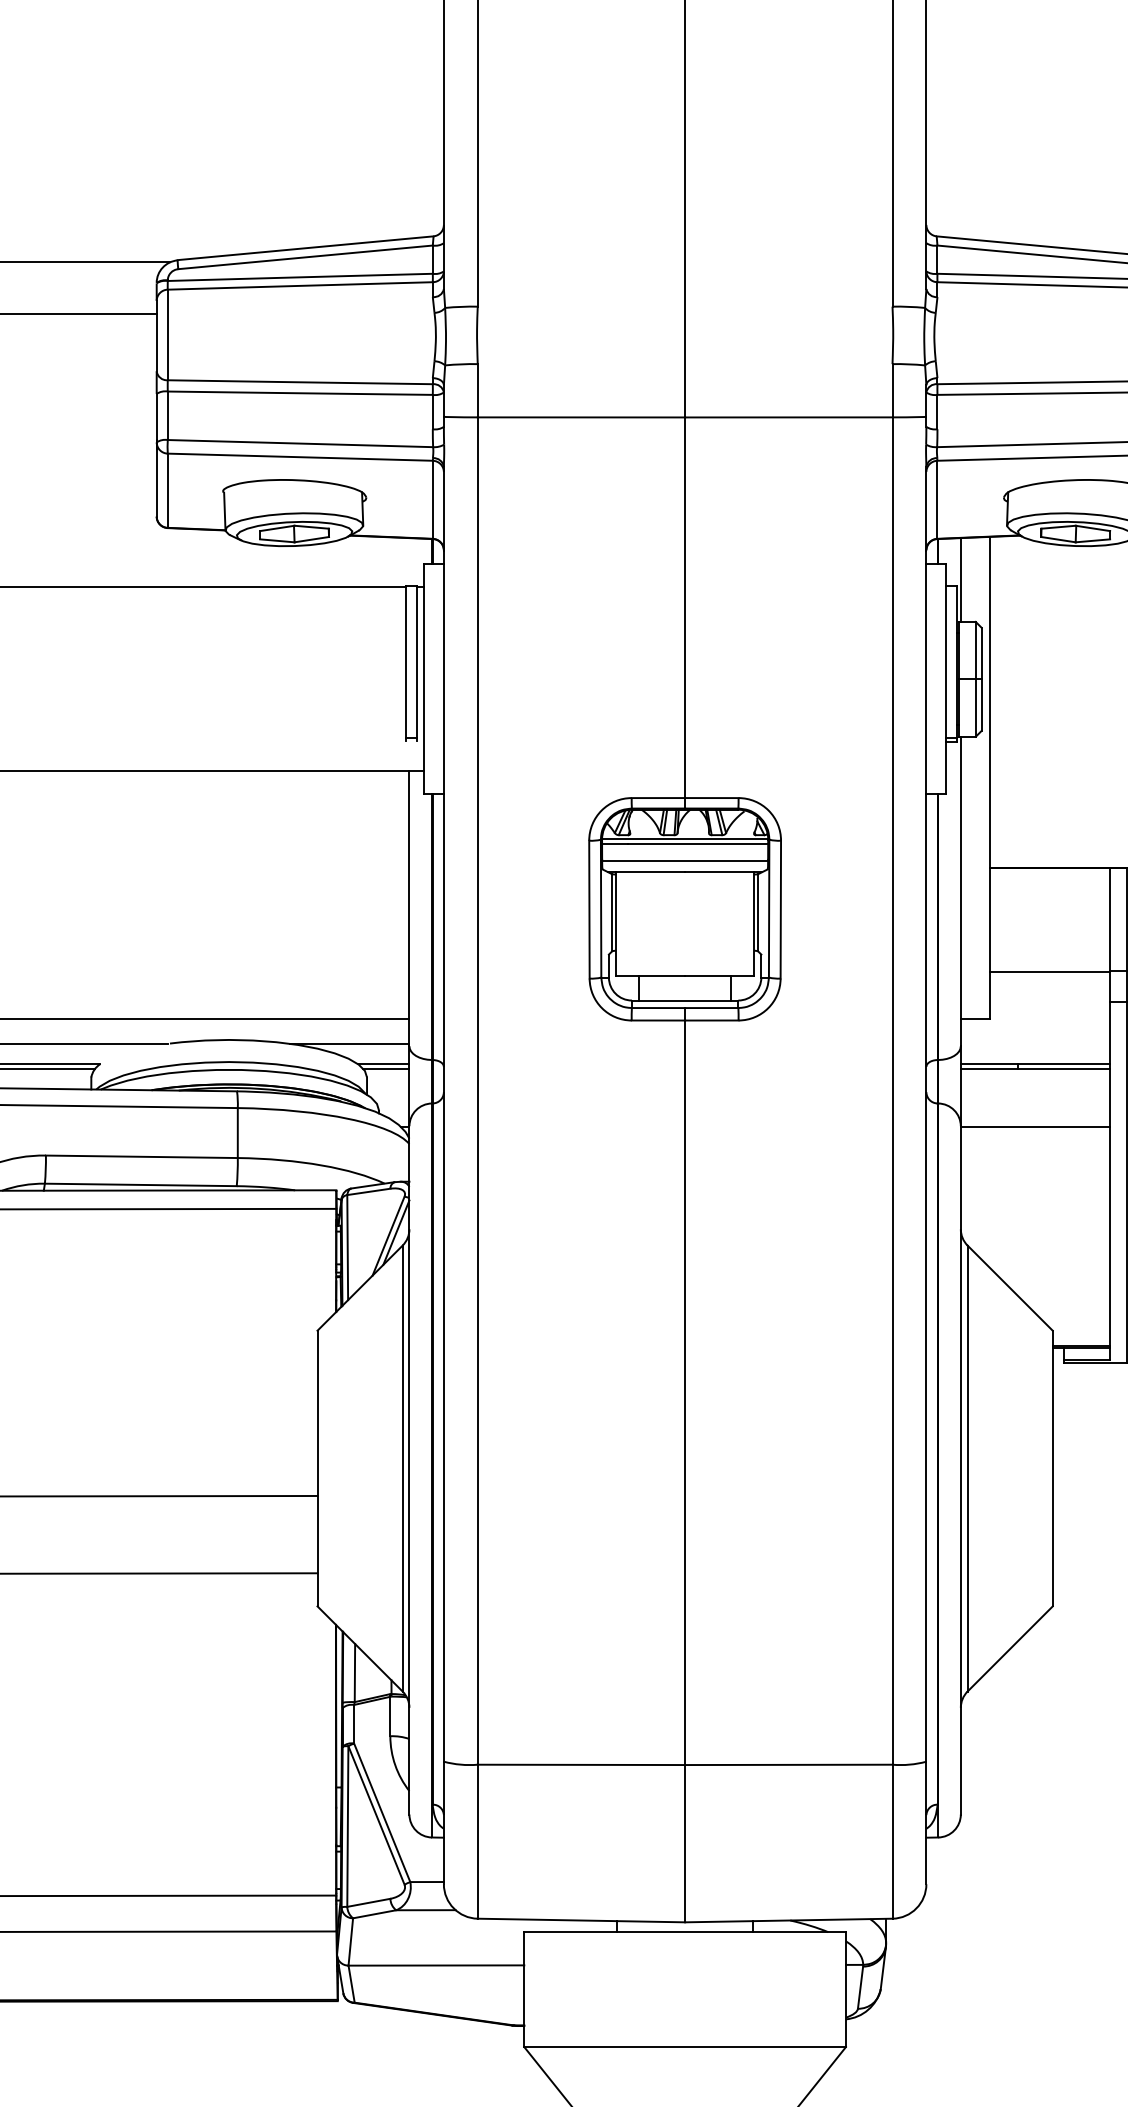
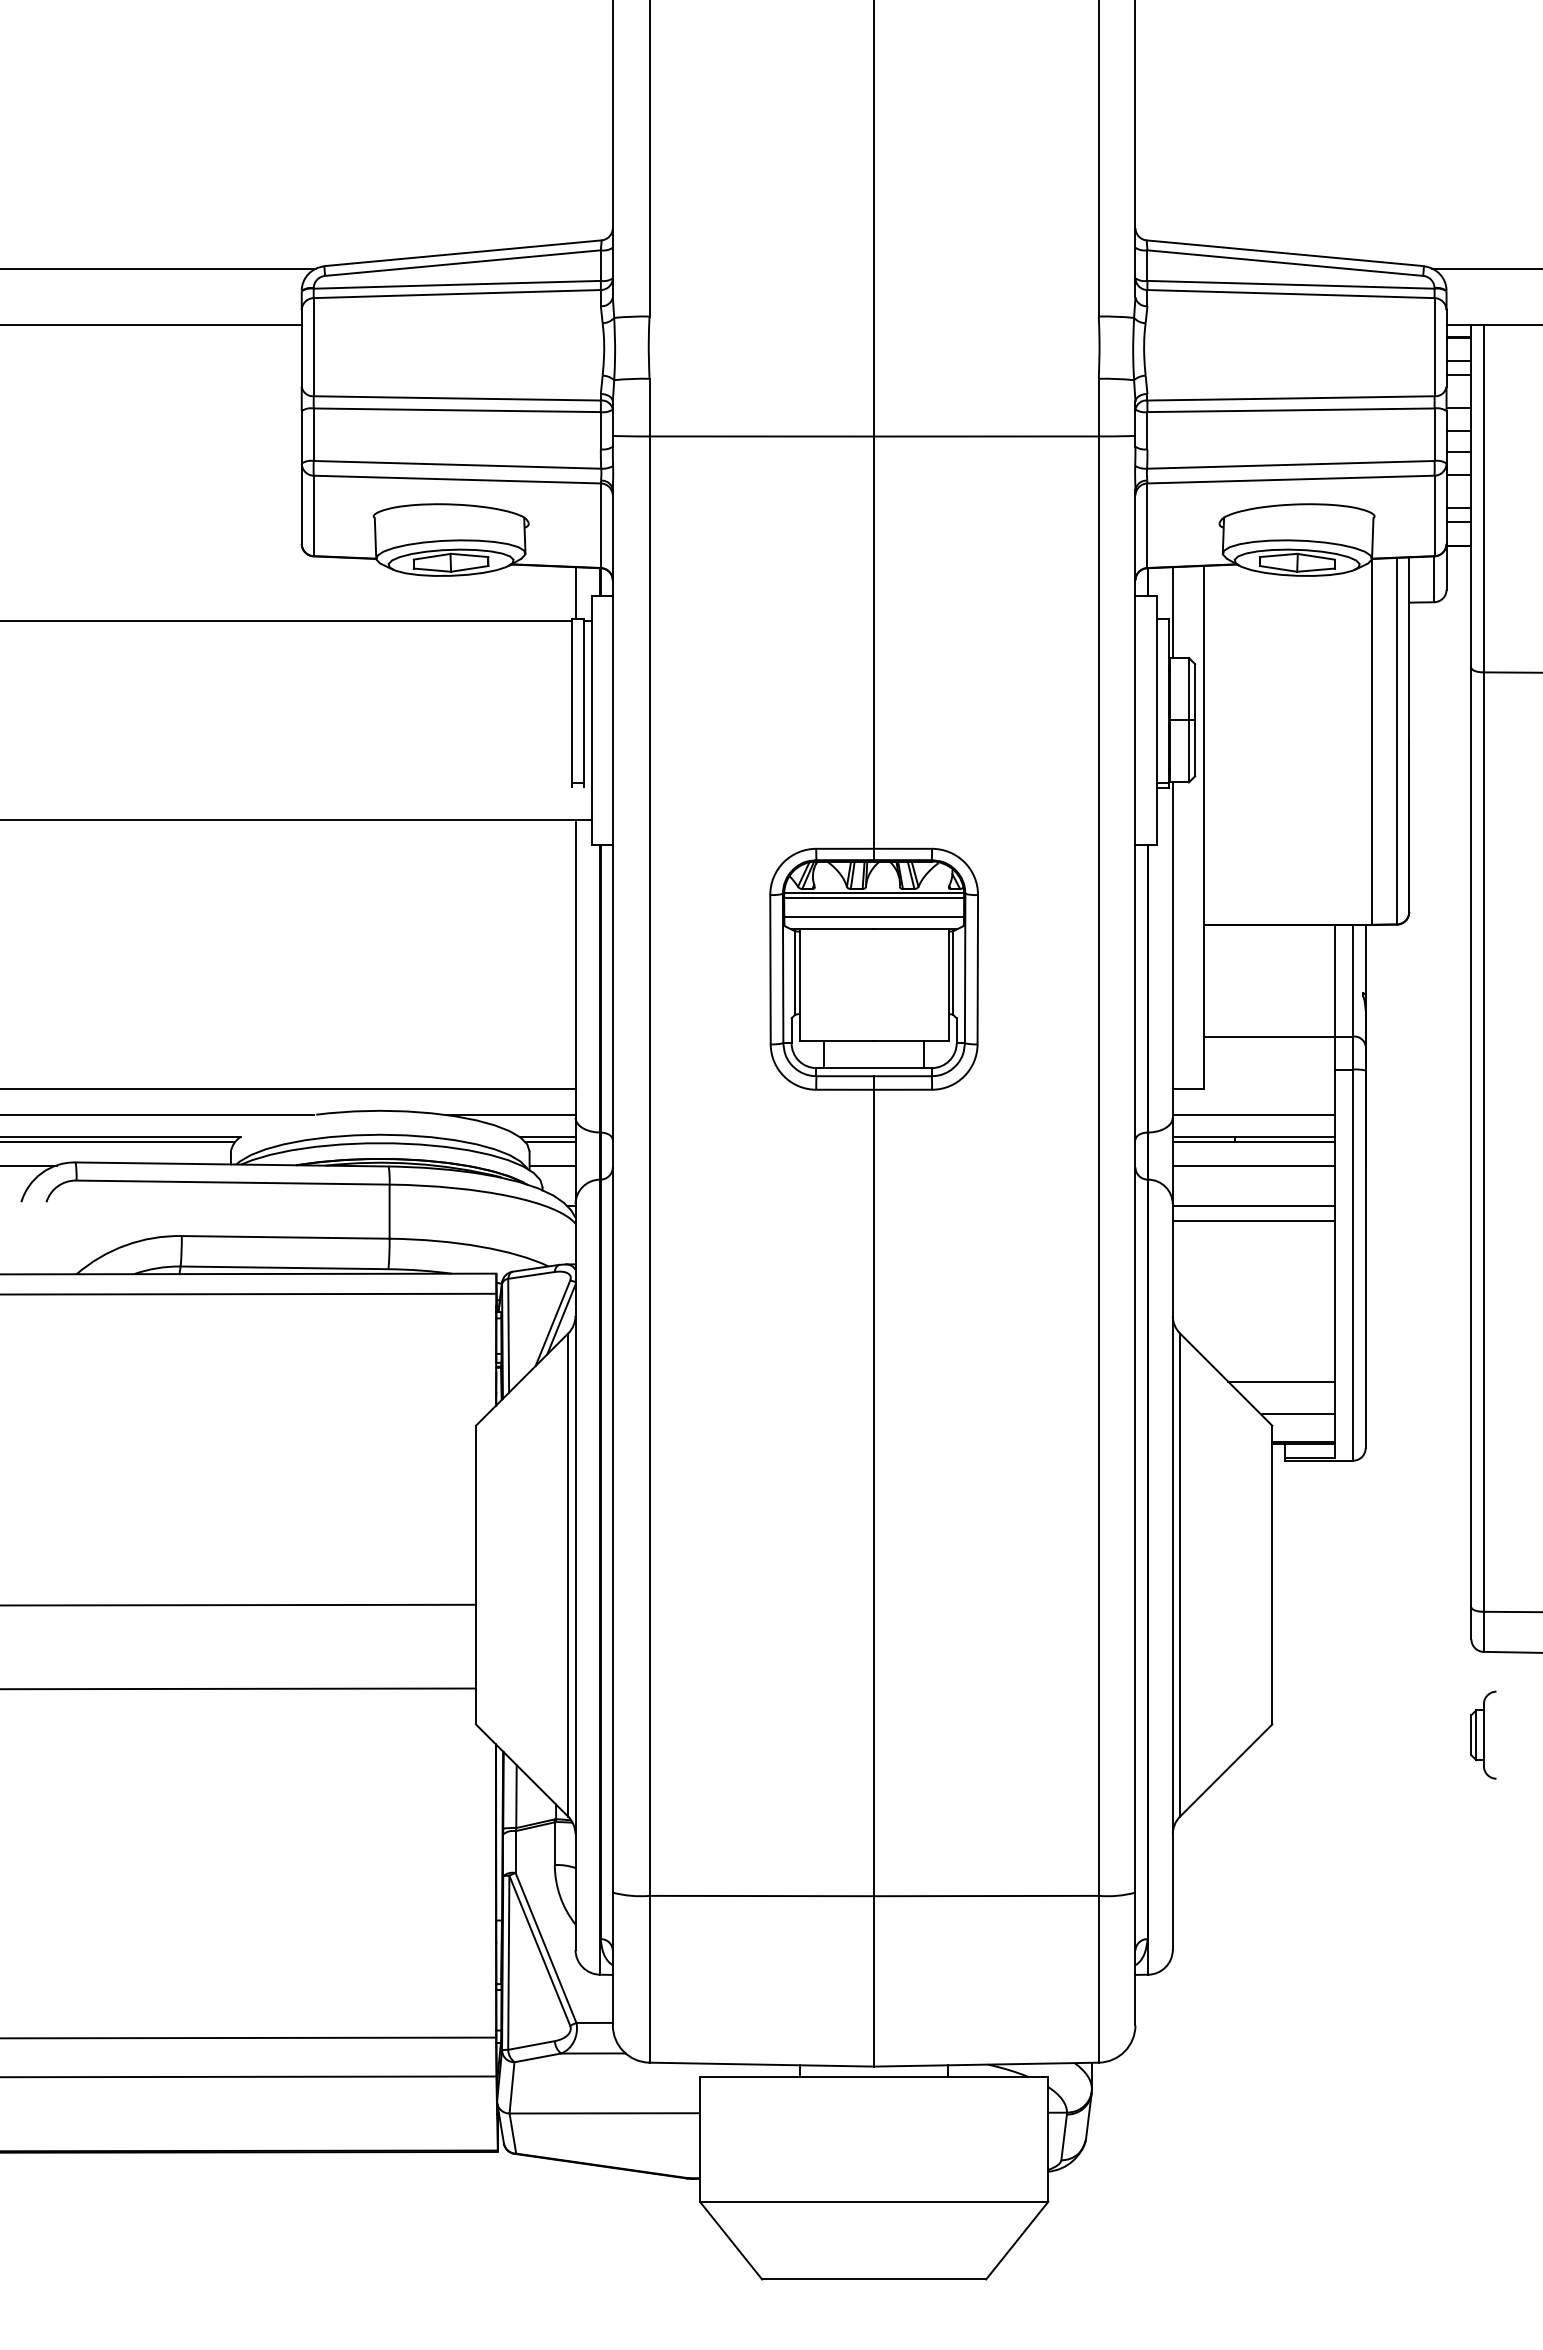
line: (409, 561) -> (575, 592), added
line: (1035, 1044) -> (1253, 1115), added
line: (388, 1090) -> (552, 1165), added
line: (1035, 1090) -> (1253, 1165), added
line: (1035, 1141) -> (1253, 1220), added
line: (1061, 1289) -> (1281, 1381), added
line: (1075, 1320) -> (1297, 1414), added

